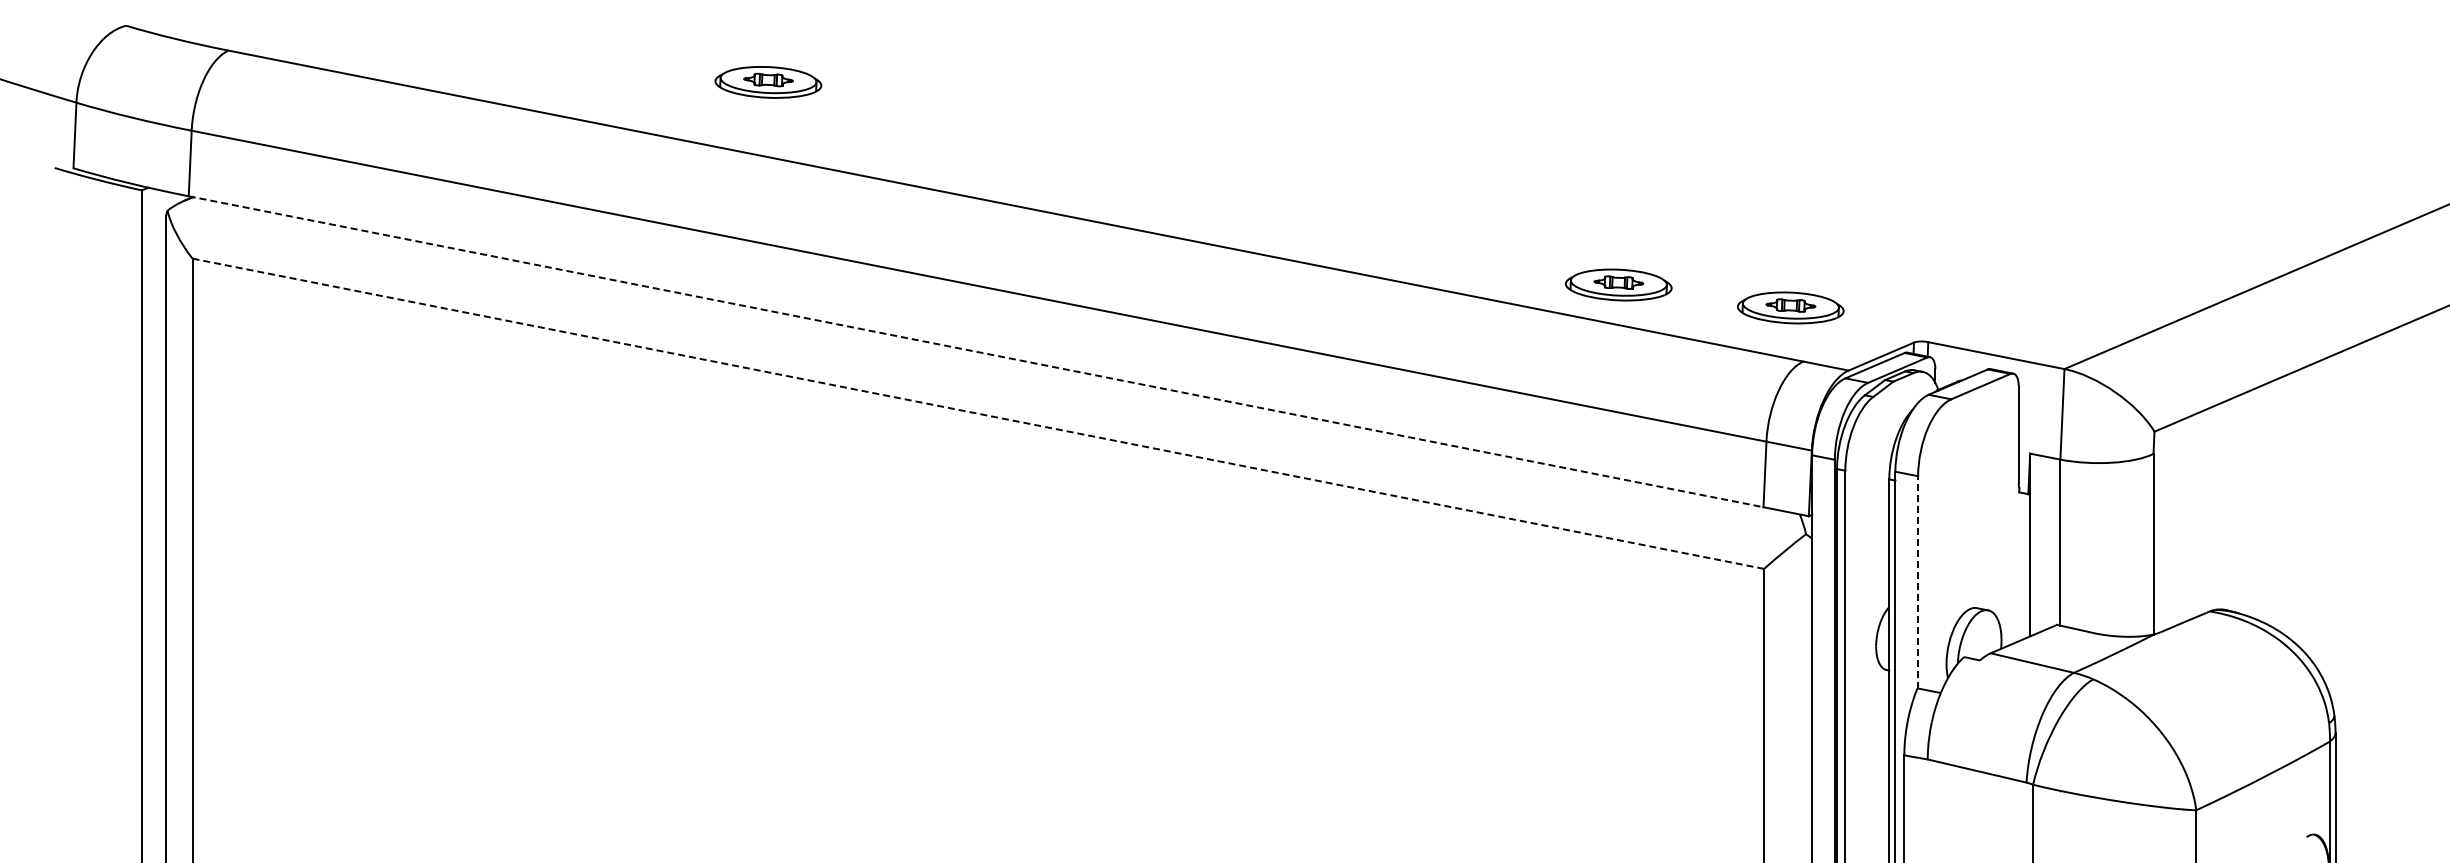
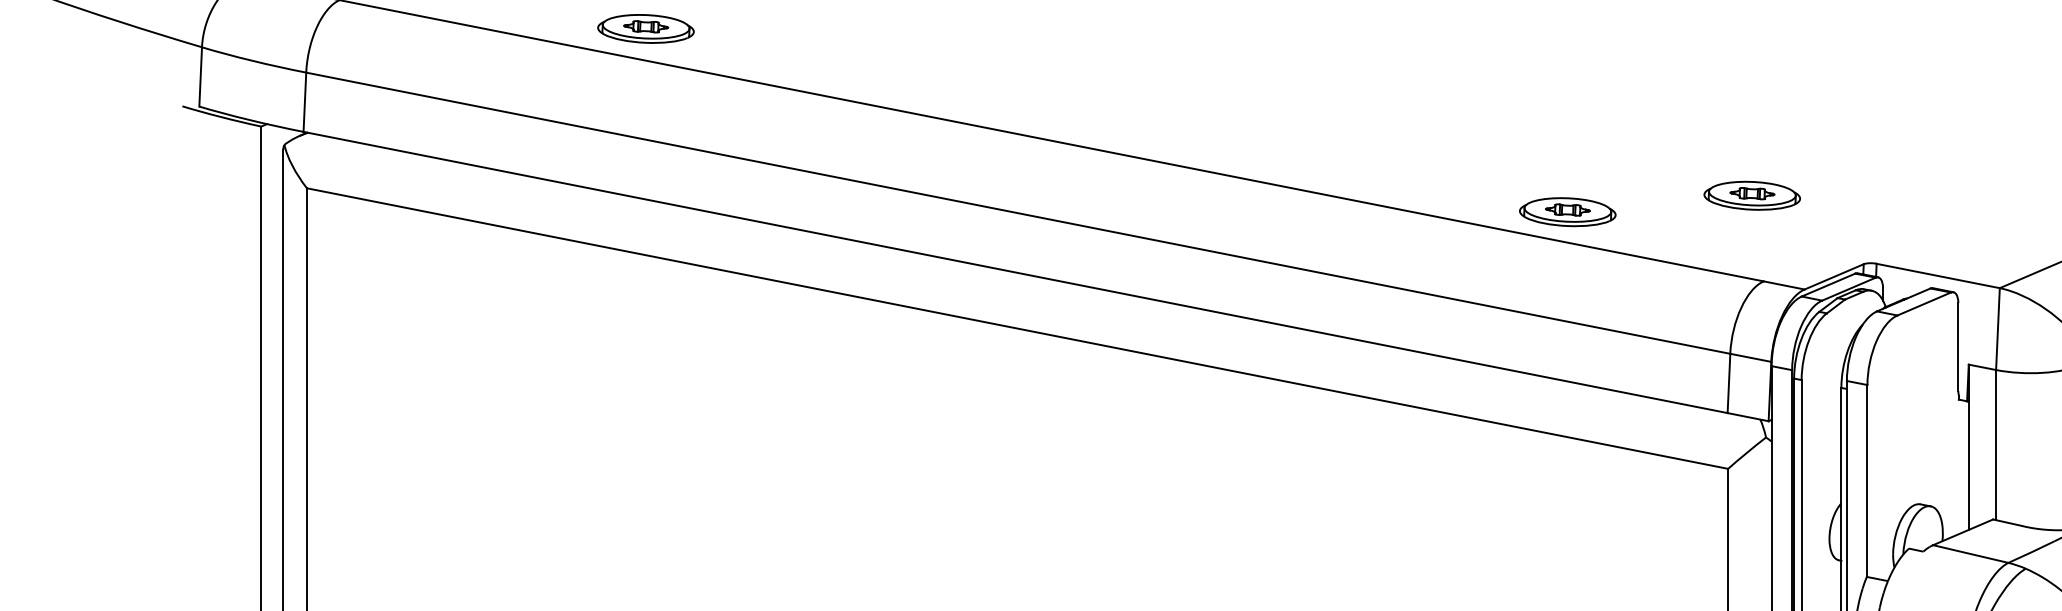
part: (768, 82) -> (646, 29), moved
part: (1618, 284) -> (1567, 211), moved
part: (1790, 307) -> (1752, 195), moved
line: (976, 351) -> (1015, 272), dashed -> solid
line: (978, 413) -> (1017, 328), dashed -> solid
line: (1918, 581) -> (1867, 480), dashed -> solid

